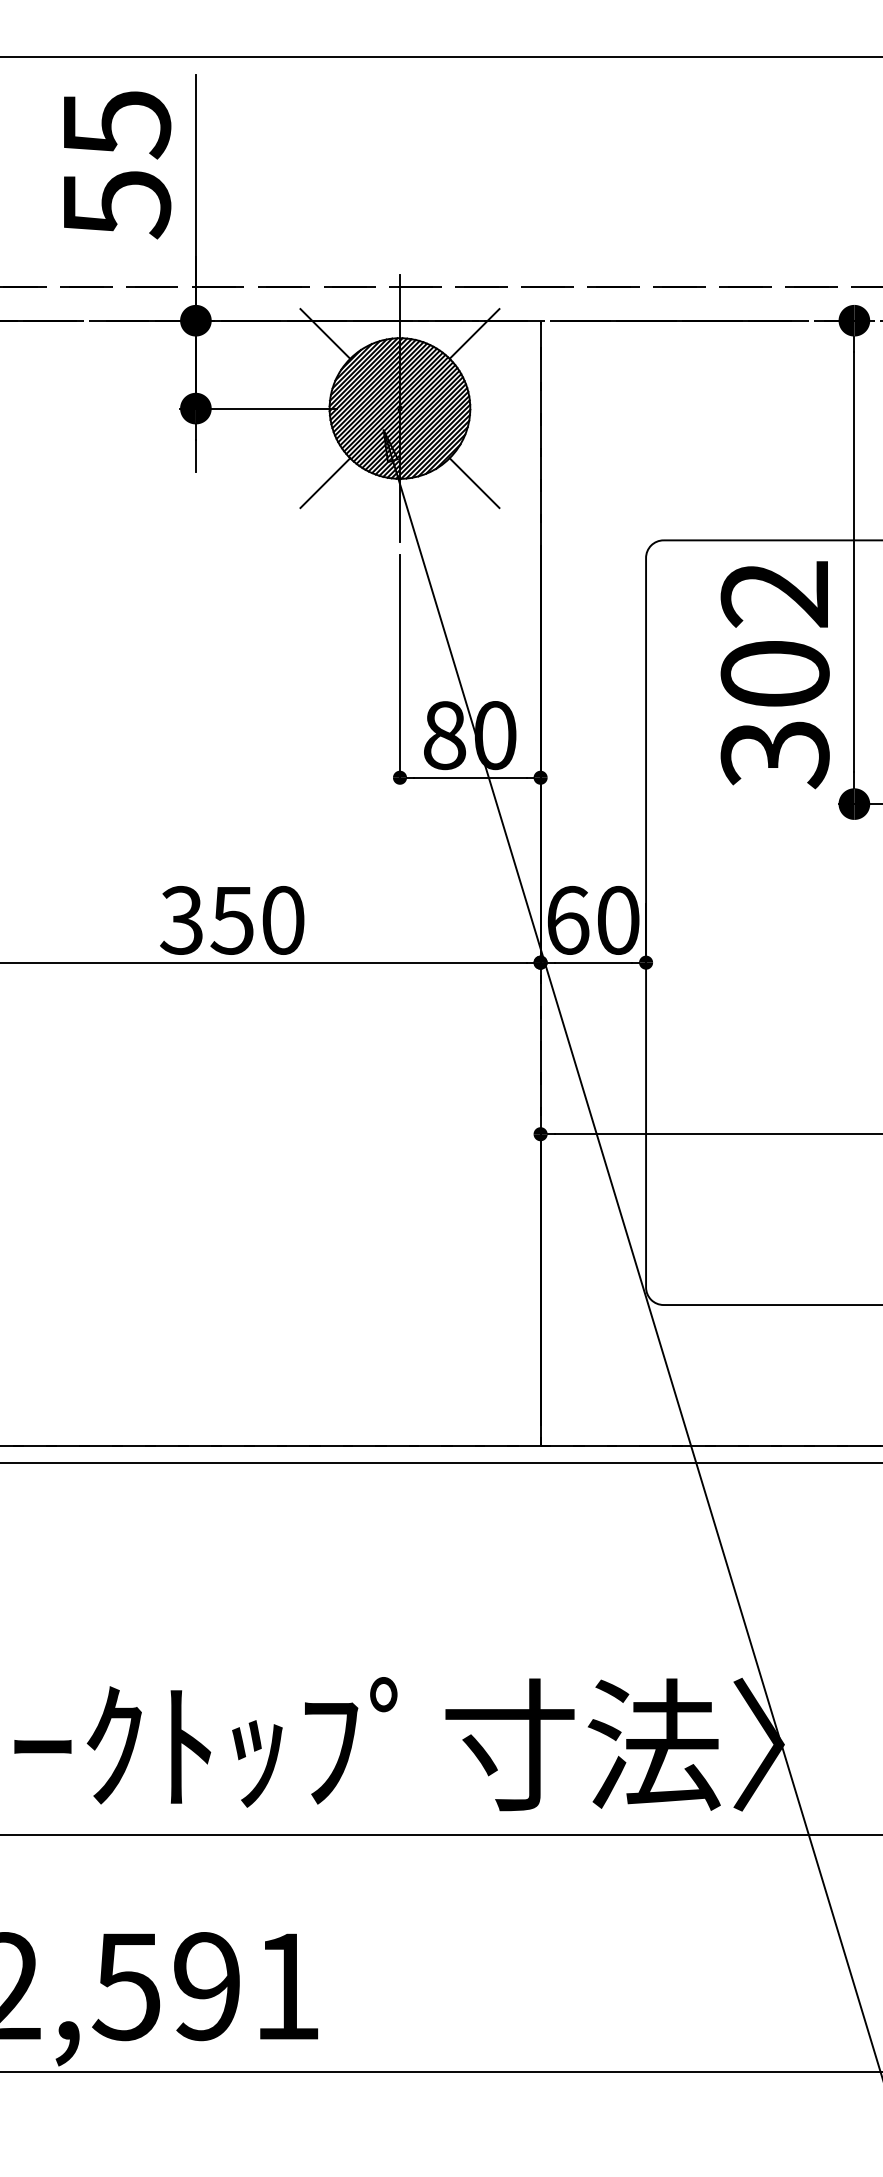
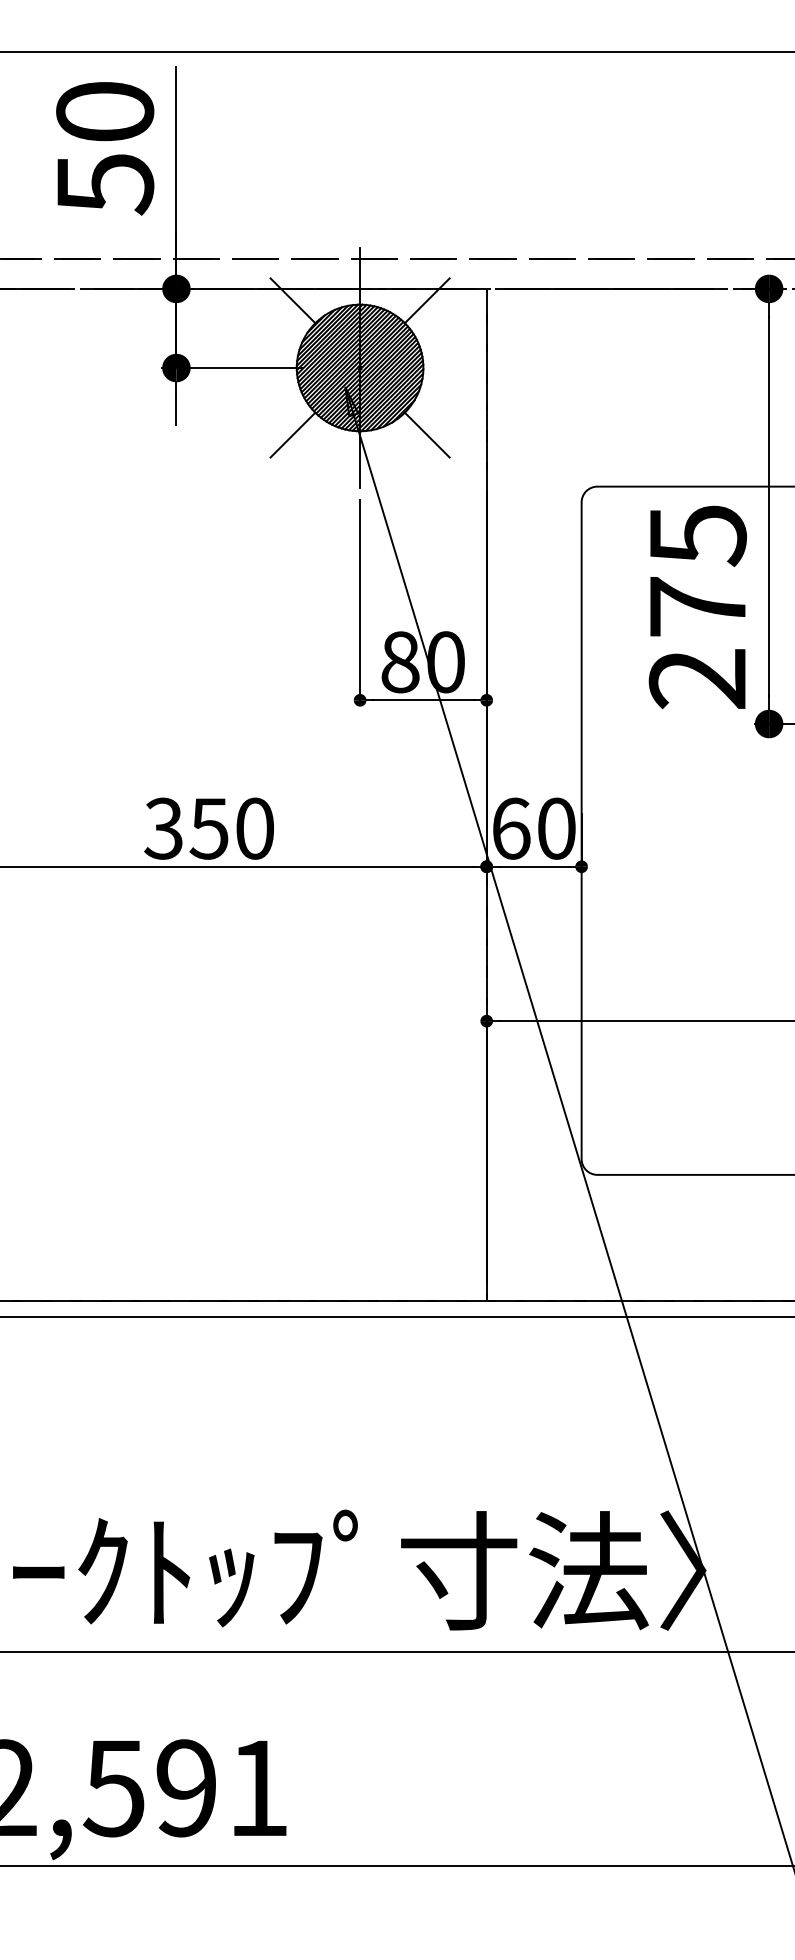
text: (116, 125) -> (104, 113), 55 -> 50
text: (774, 675) -> (697, 608), 302 -> 275

